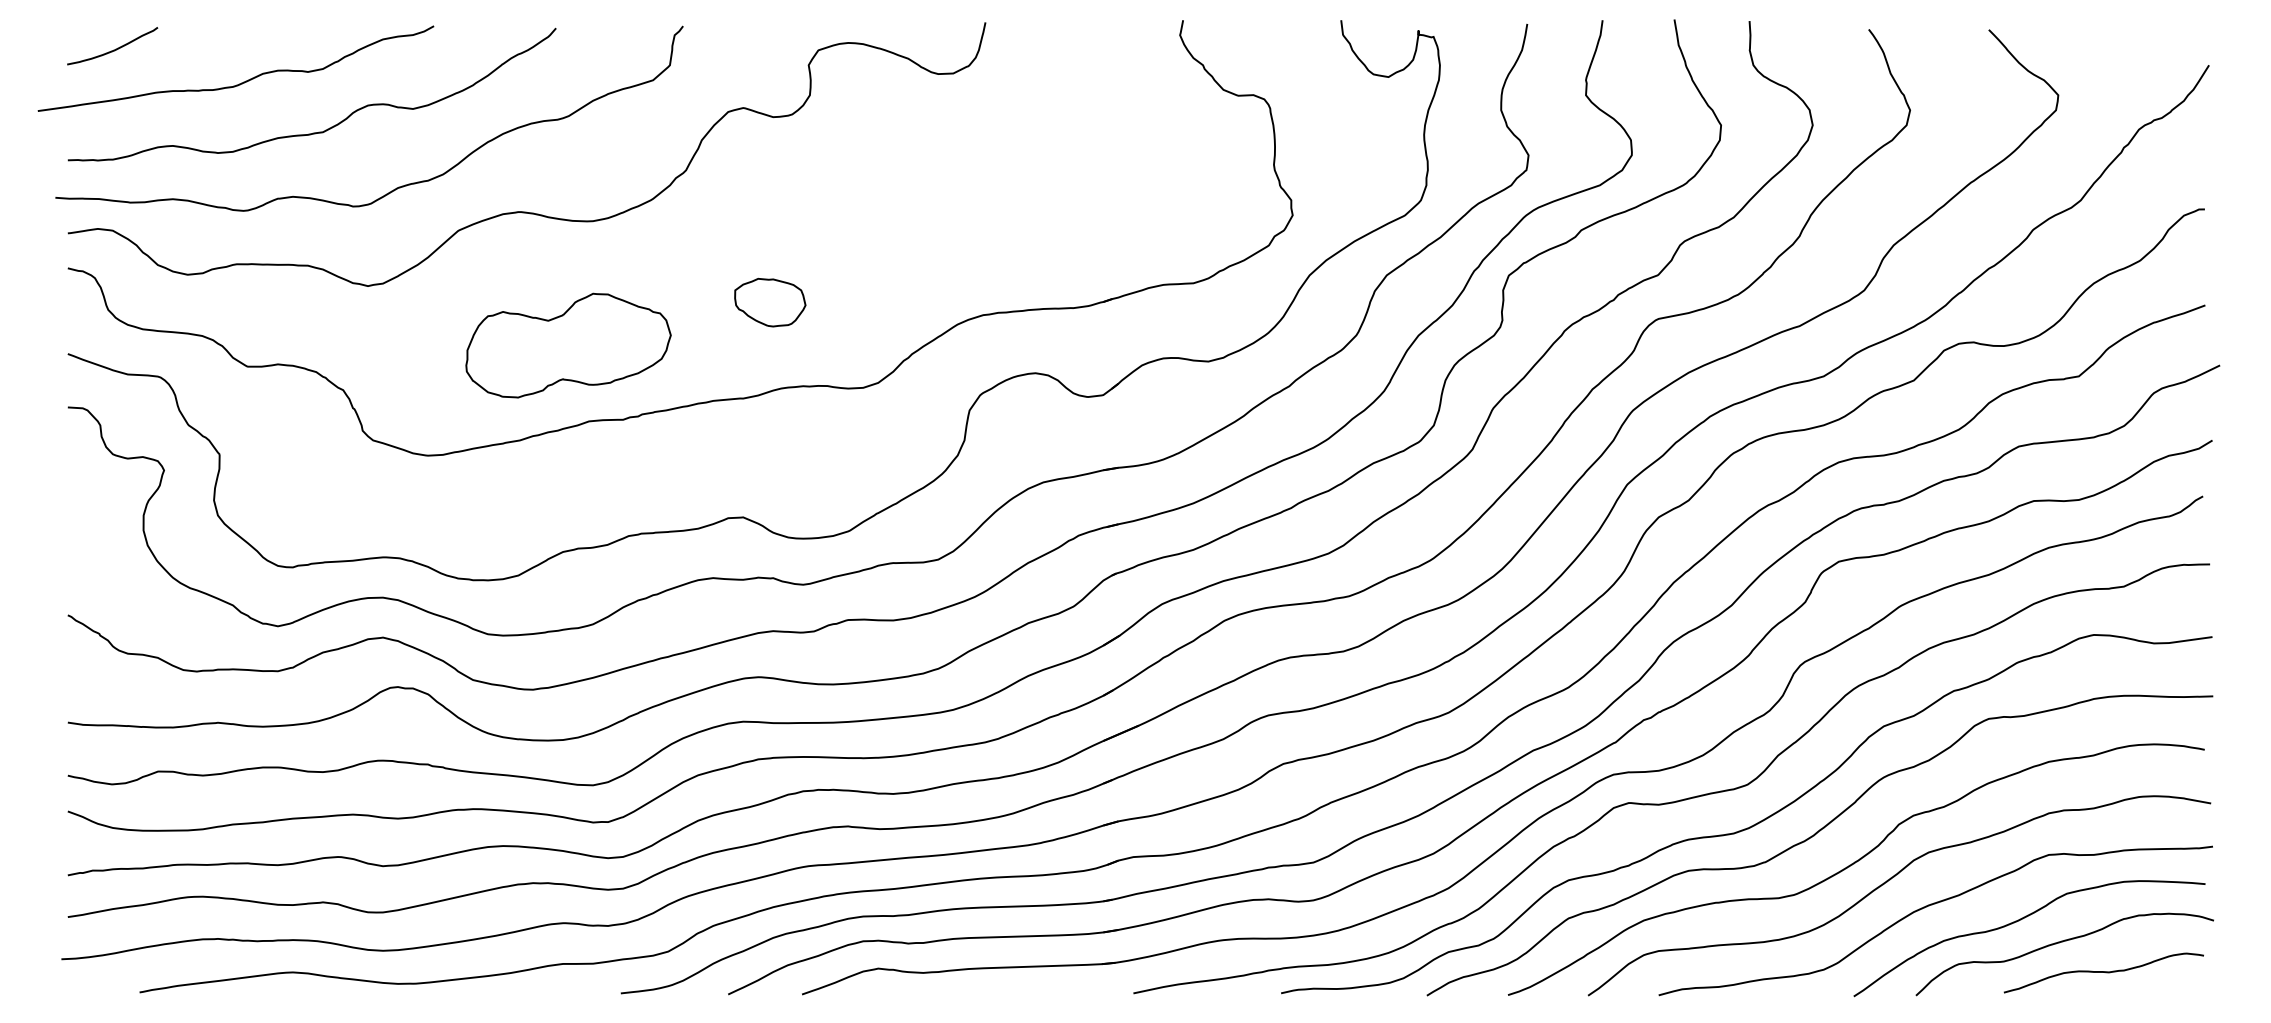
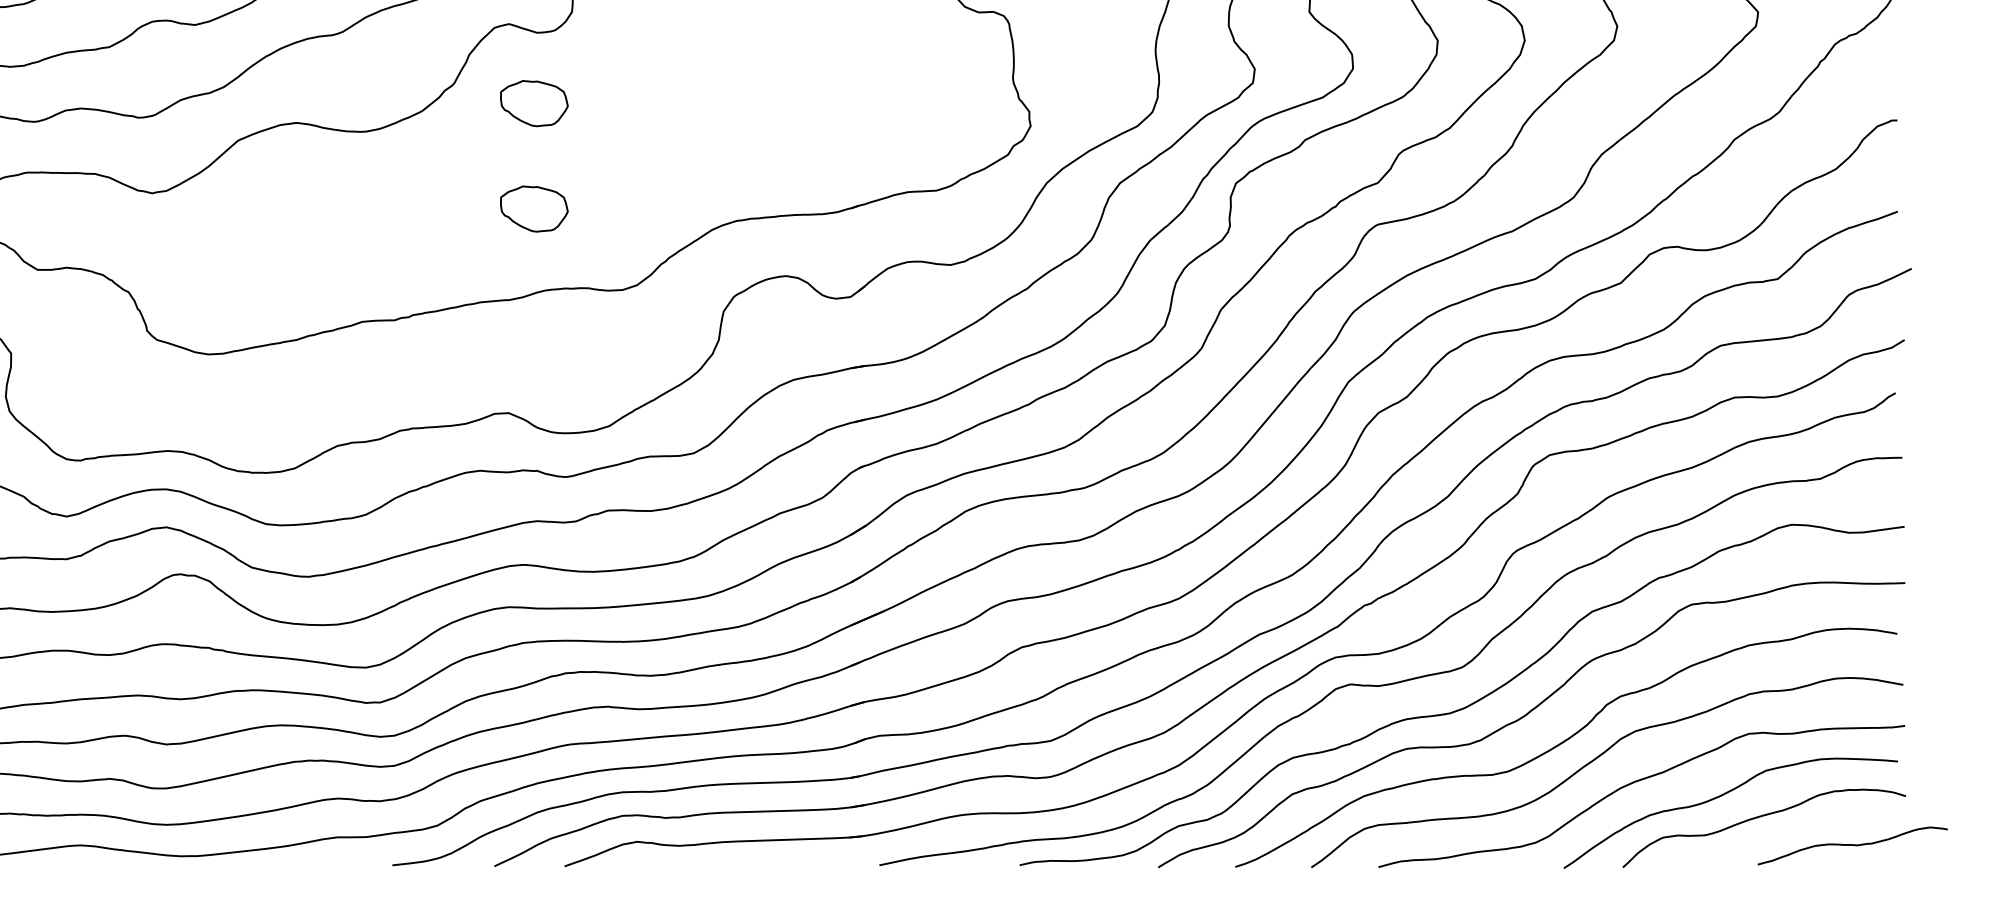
part: (770, 191) -> (534, 103), added
part: (568, 345) -> (342, 249), removed
curve: (2103, 972) -> (1852, 845), moved

